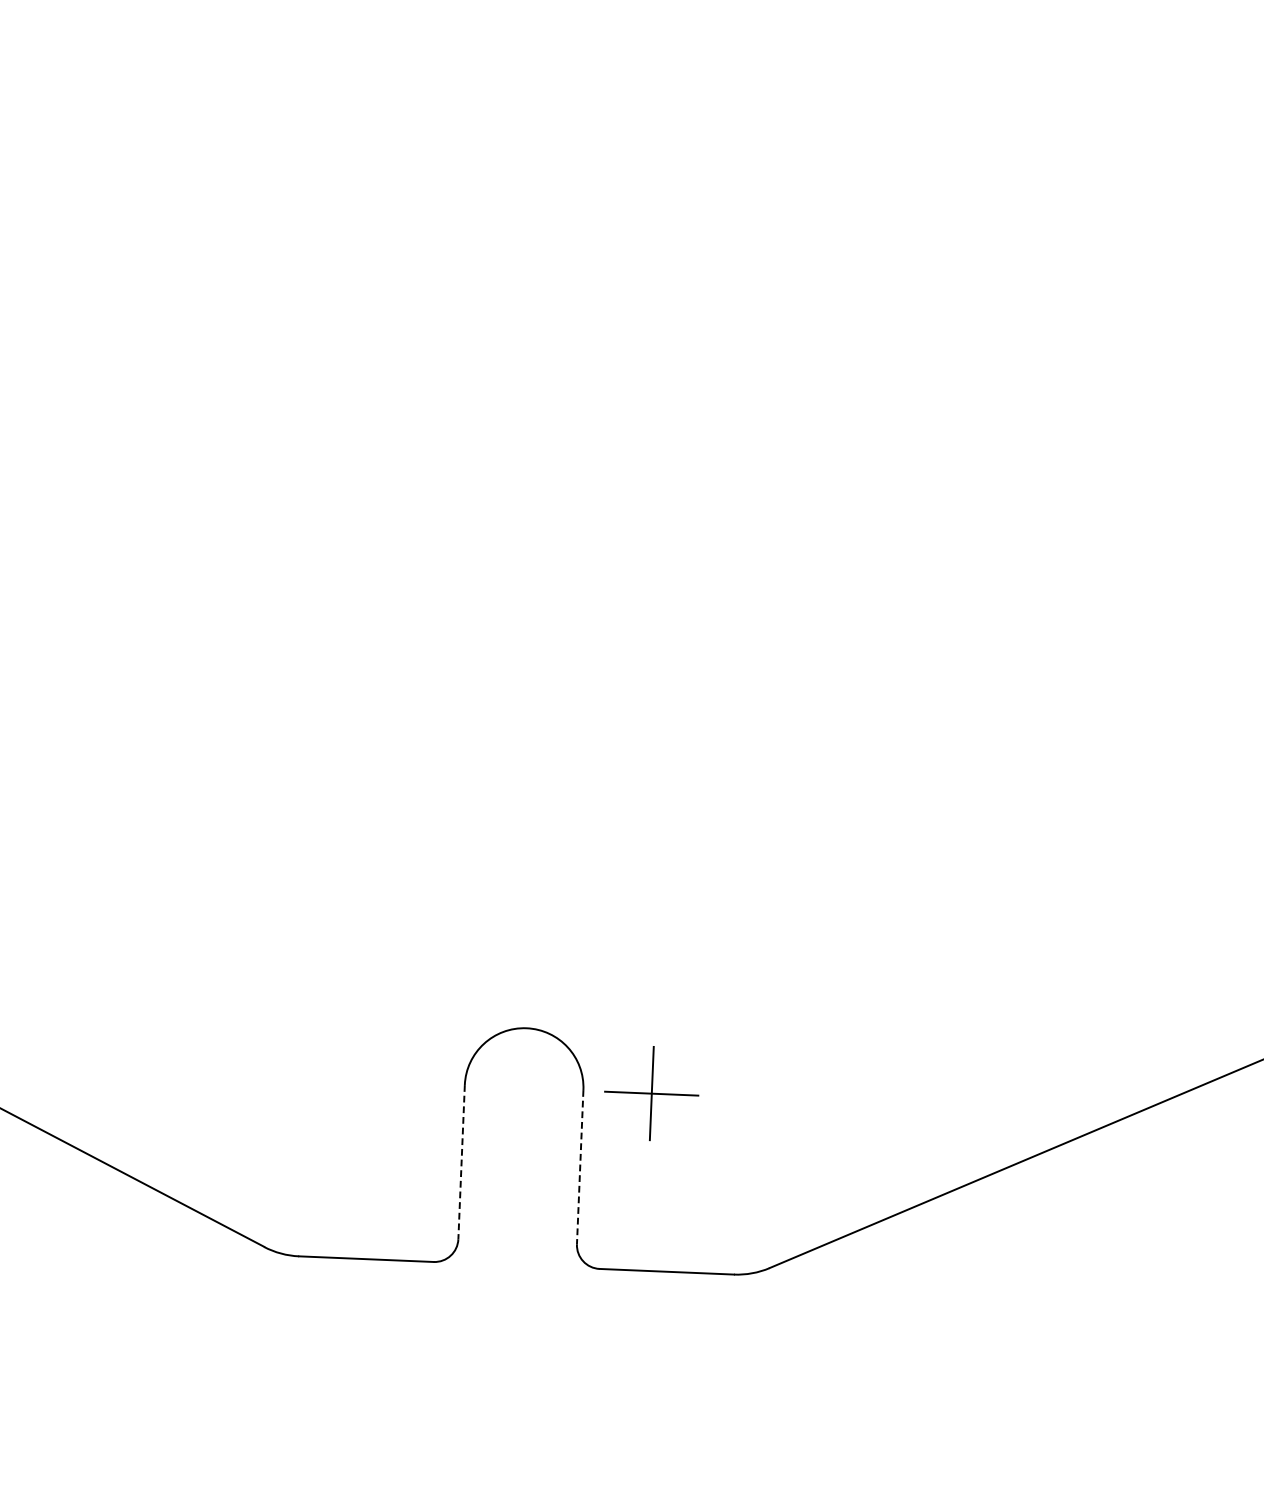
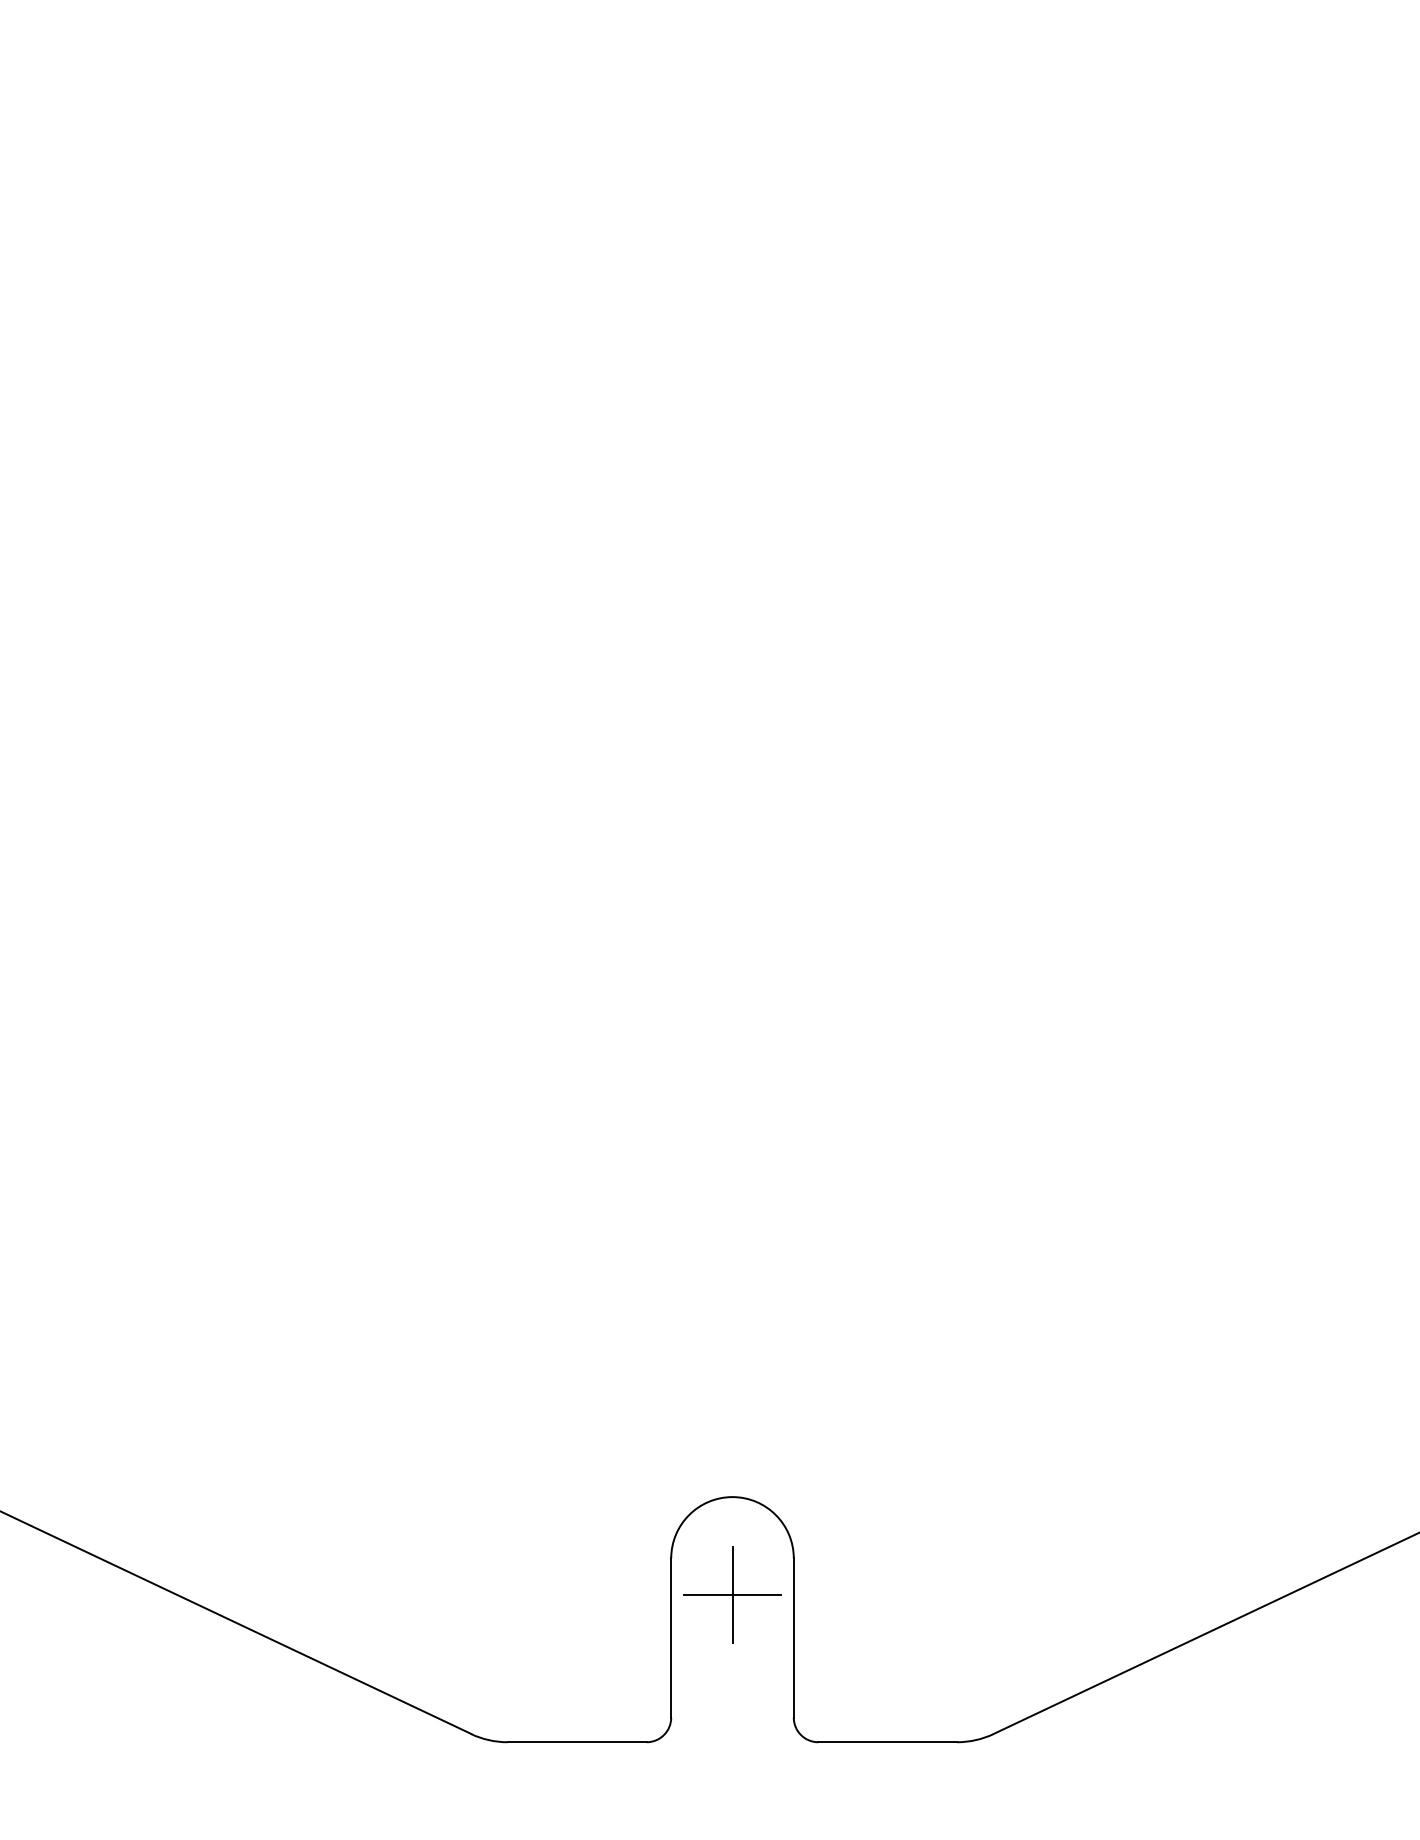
part: (651, 1093) -> (732, 1594), moved
line: (461, 1162) -> (671, 1638), dashed -> solid
line: (579, 1167) -> (793, 1638), dashed -> solid

